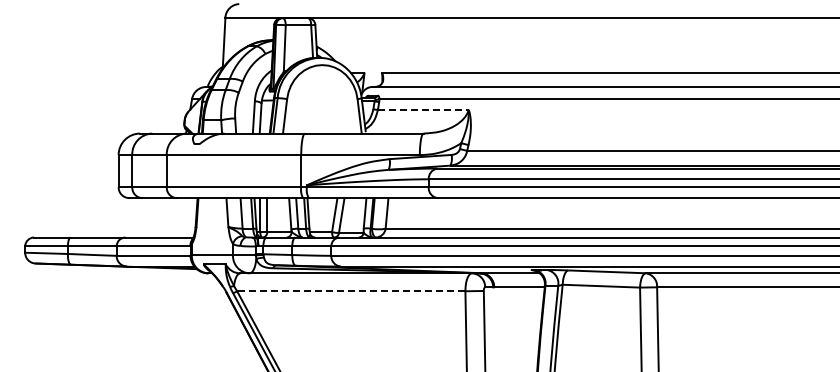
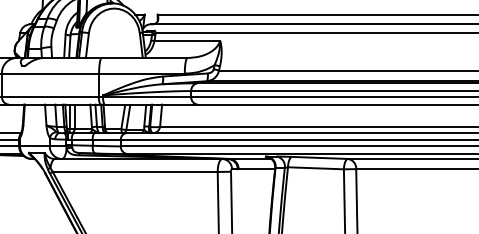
line: (423, 109) -> (187, 40), dashed -> solid
line: (350, 291) -> (134, 172), dashed -> solid

